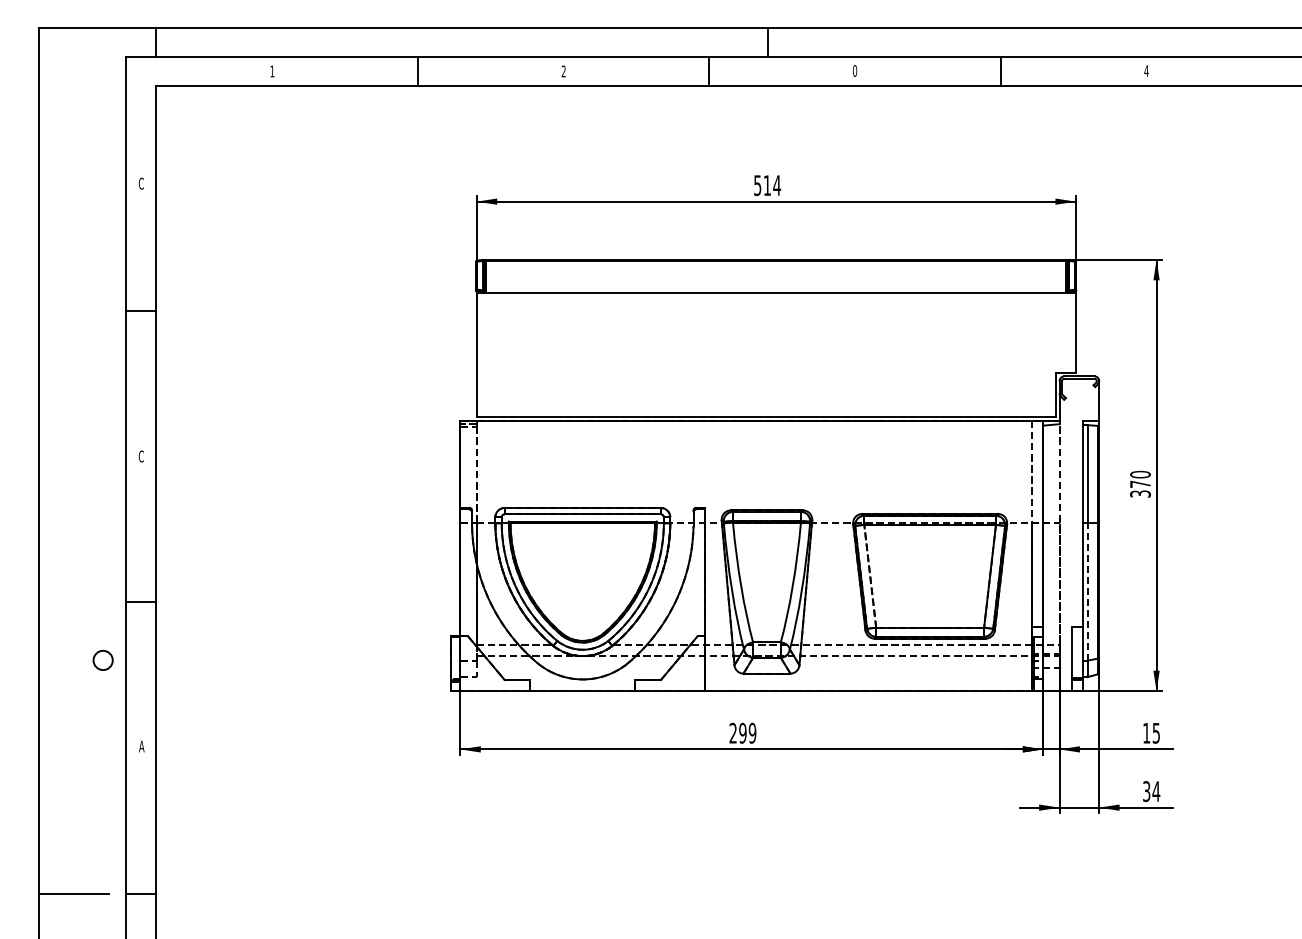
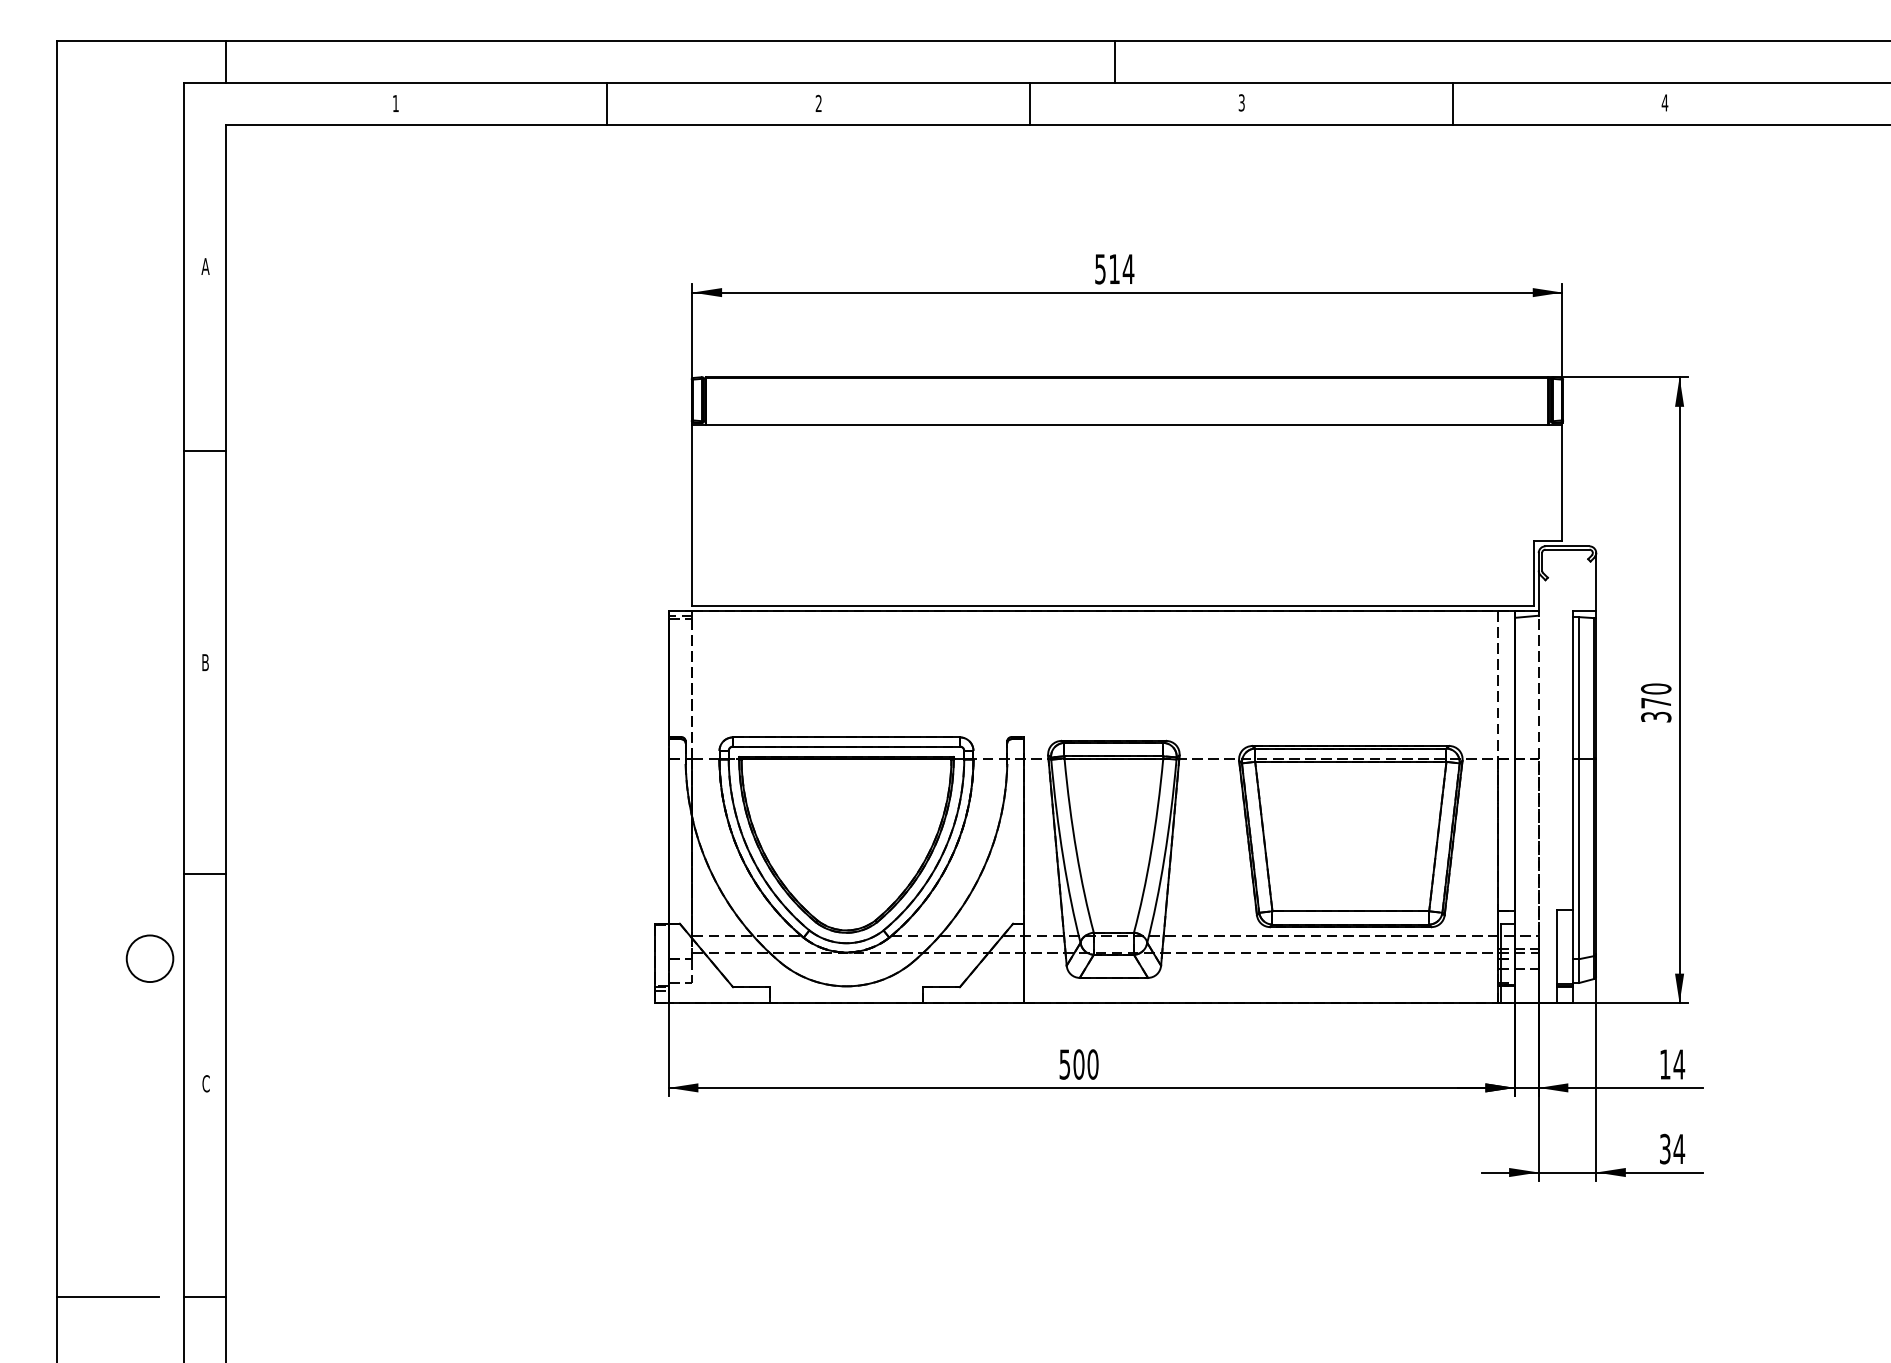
text: (855, 70) -> (1242, 102), 0 -> 3
text: (141, 183) -> (205, 266), C -> A
text: (140, 456) -> (204, 662), C -> B
line: (870, 576) -> (1264, 836), dashed -> solid
line: (1087, 591) -> (1579, 858), dashed -> solid
circle: (103, 660) -> (150, 958), size x1.67
text: (742, 732) -> (1078, 1063), 299 -> 500
text: (1156, 733) -> (1679, 1064), 15 -> 14
text: (141, 746) -> (205, 1083), A -> C

